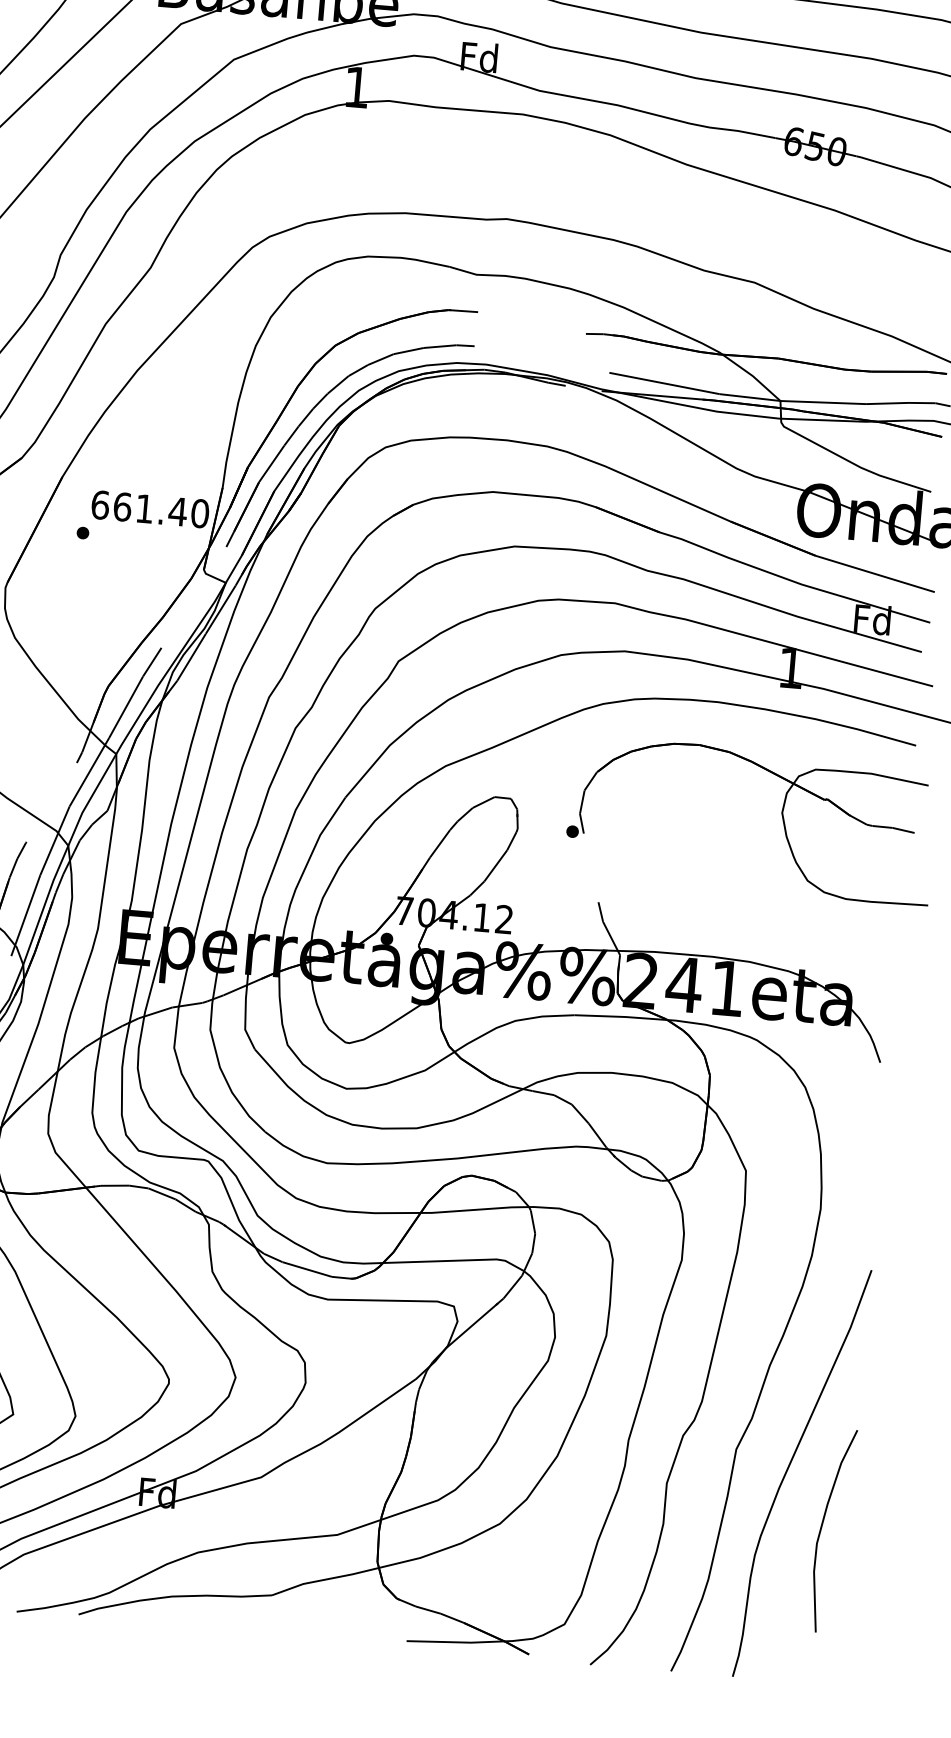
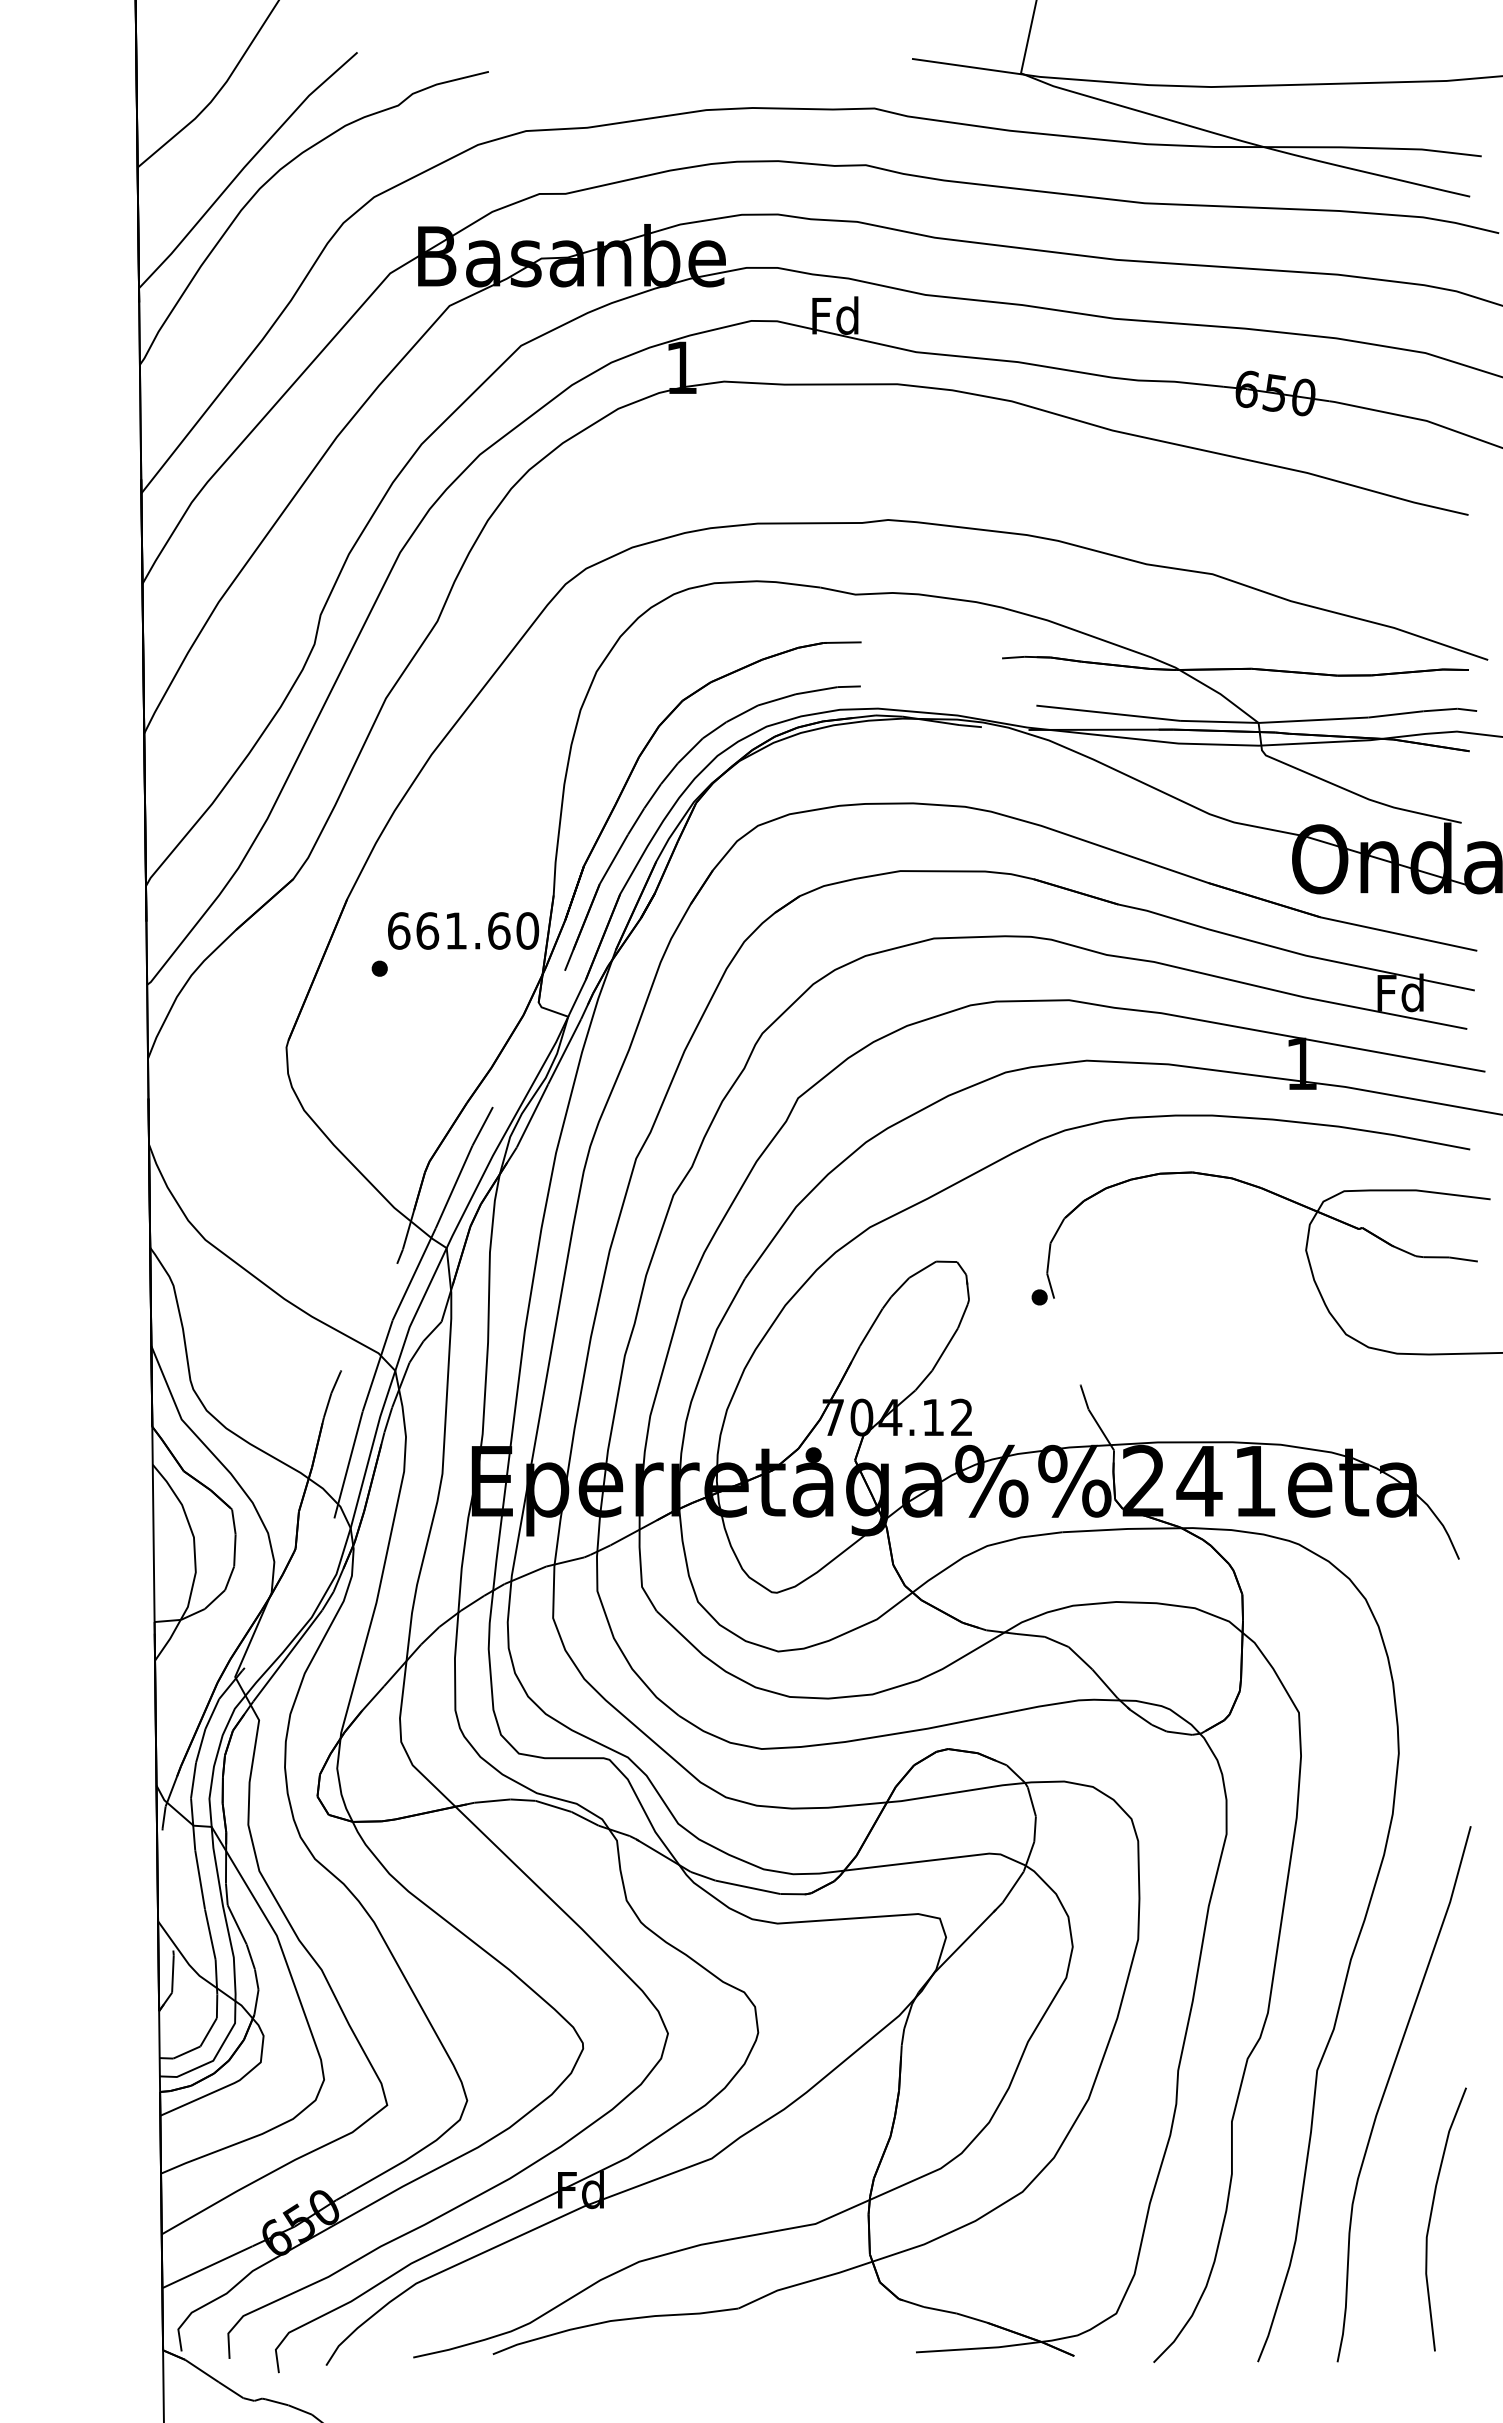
text: (177, 511) -> (498, 930), 661.40 -> 661.60
curve: (821, 1529) -> (1431, 2218), moved

